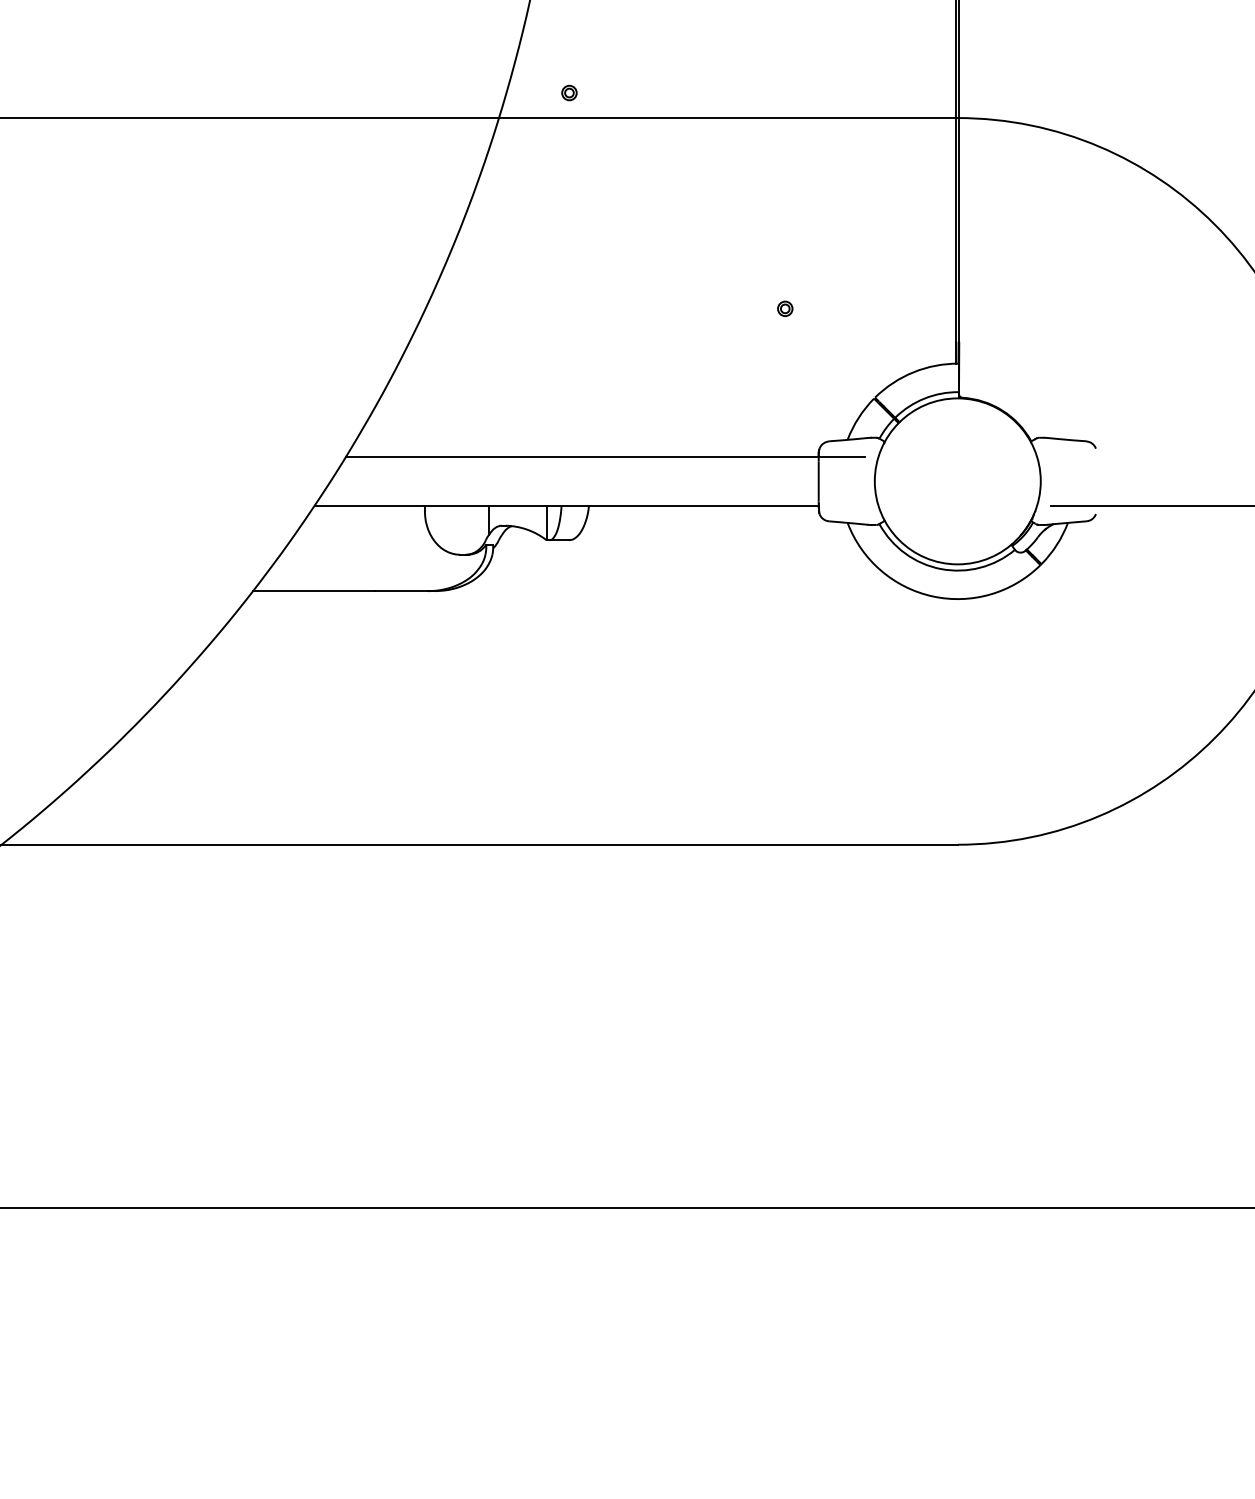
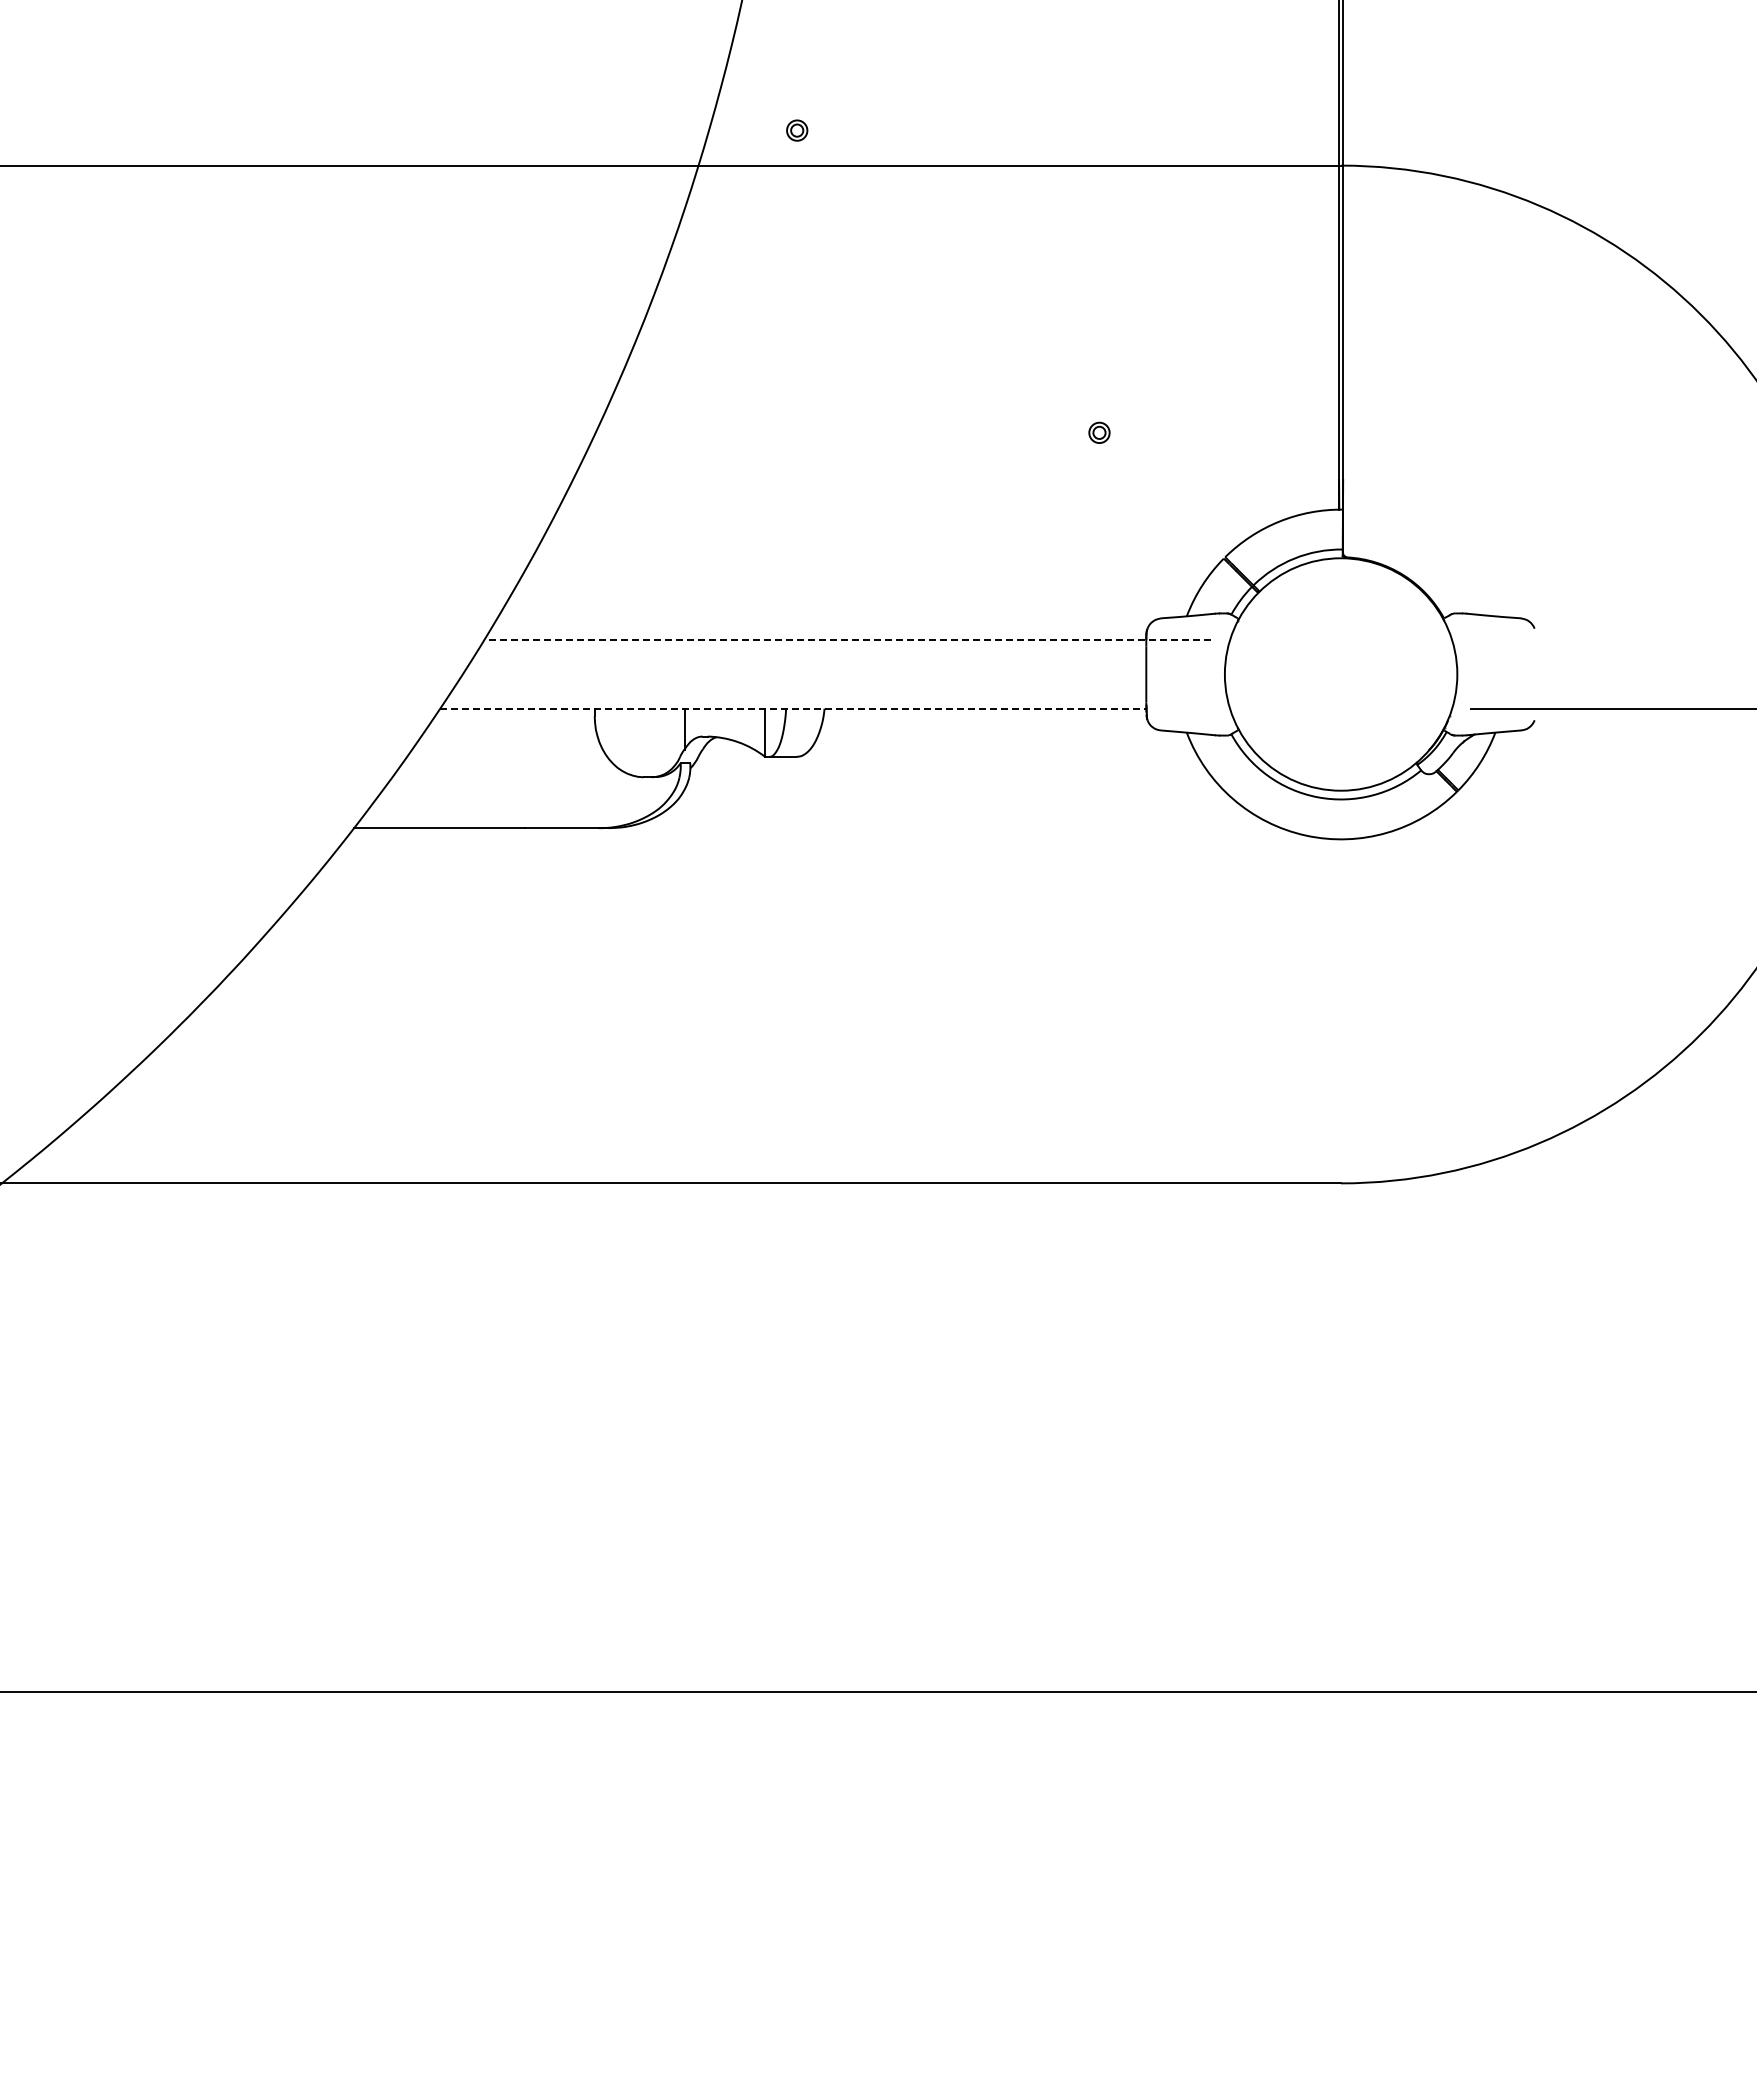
line: (605, 457) -> (847, 640), solid -> dashed
line: (566, 505) -> (793, 708), solid -> dashed

